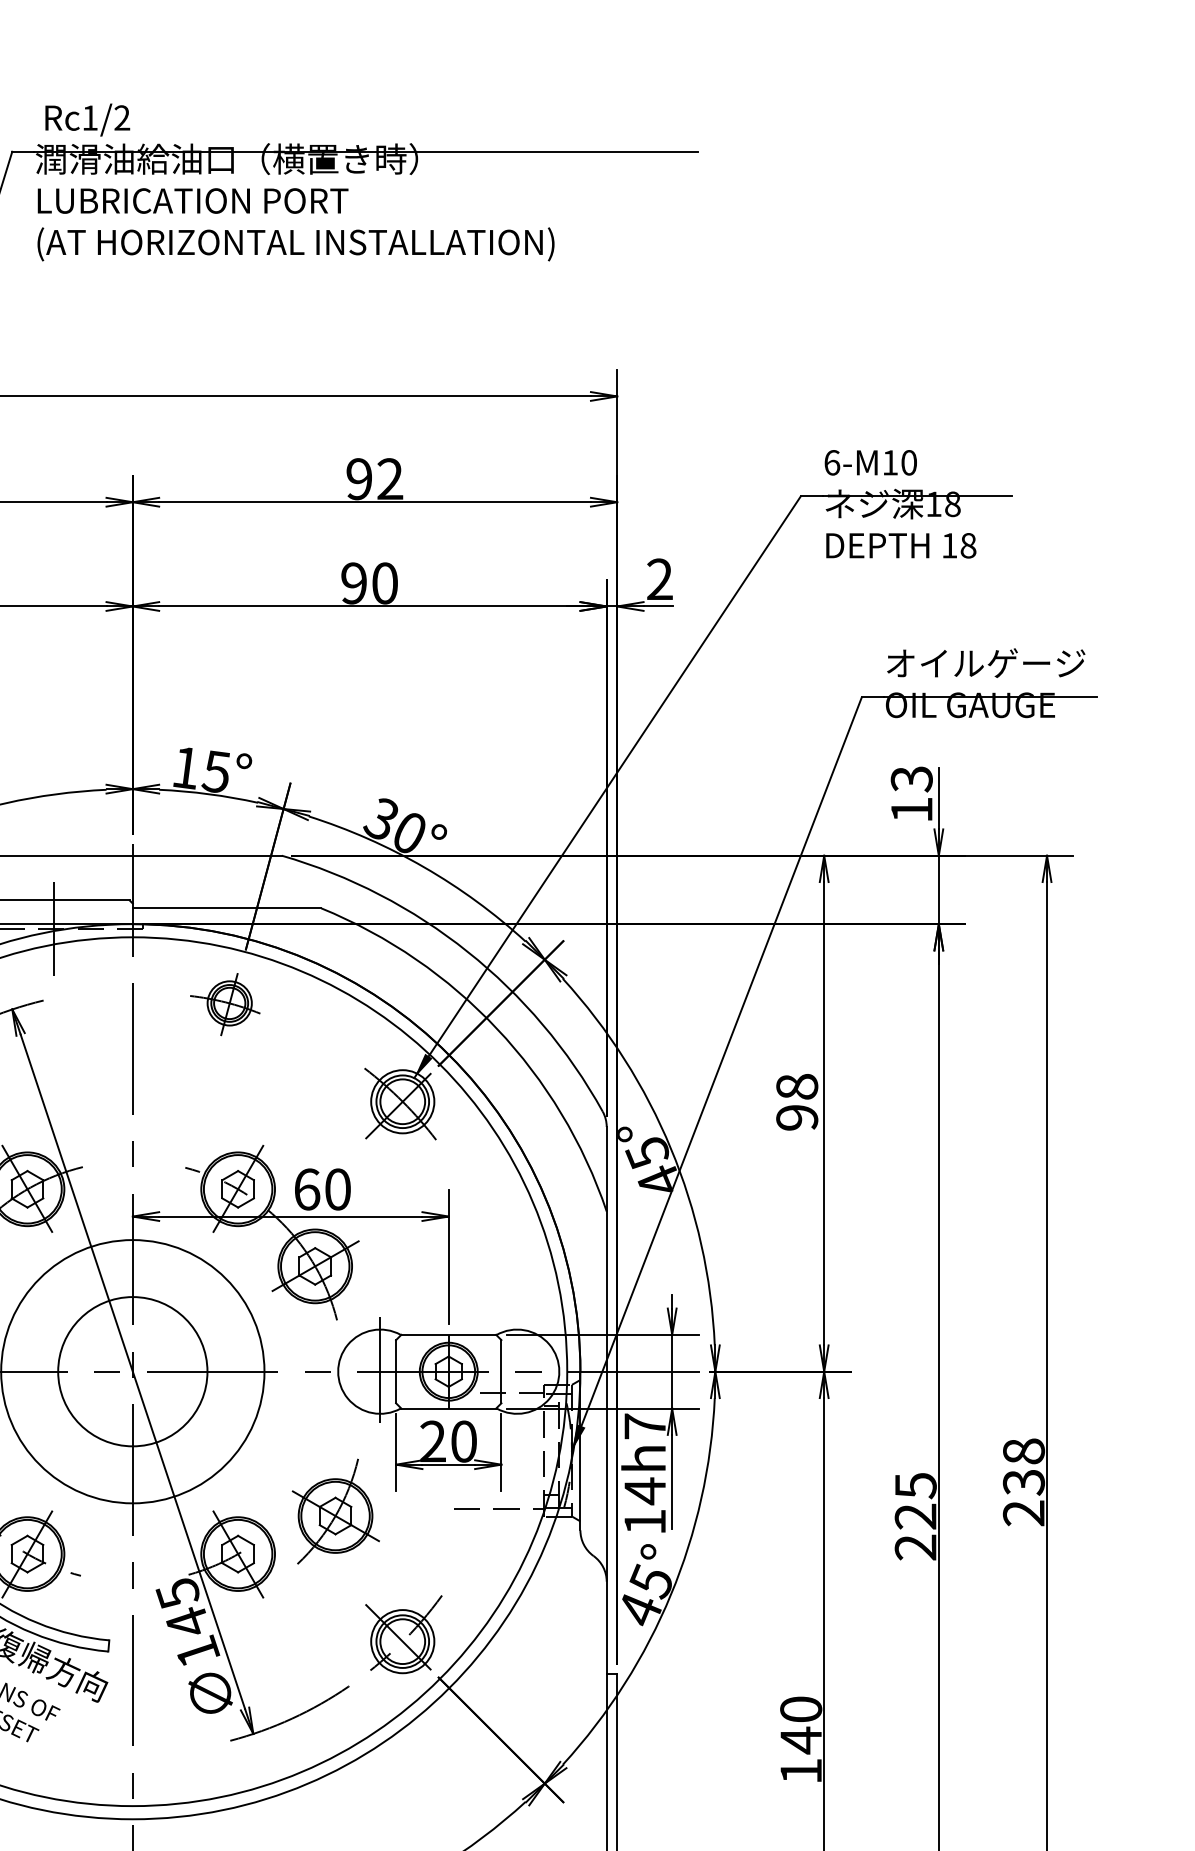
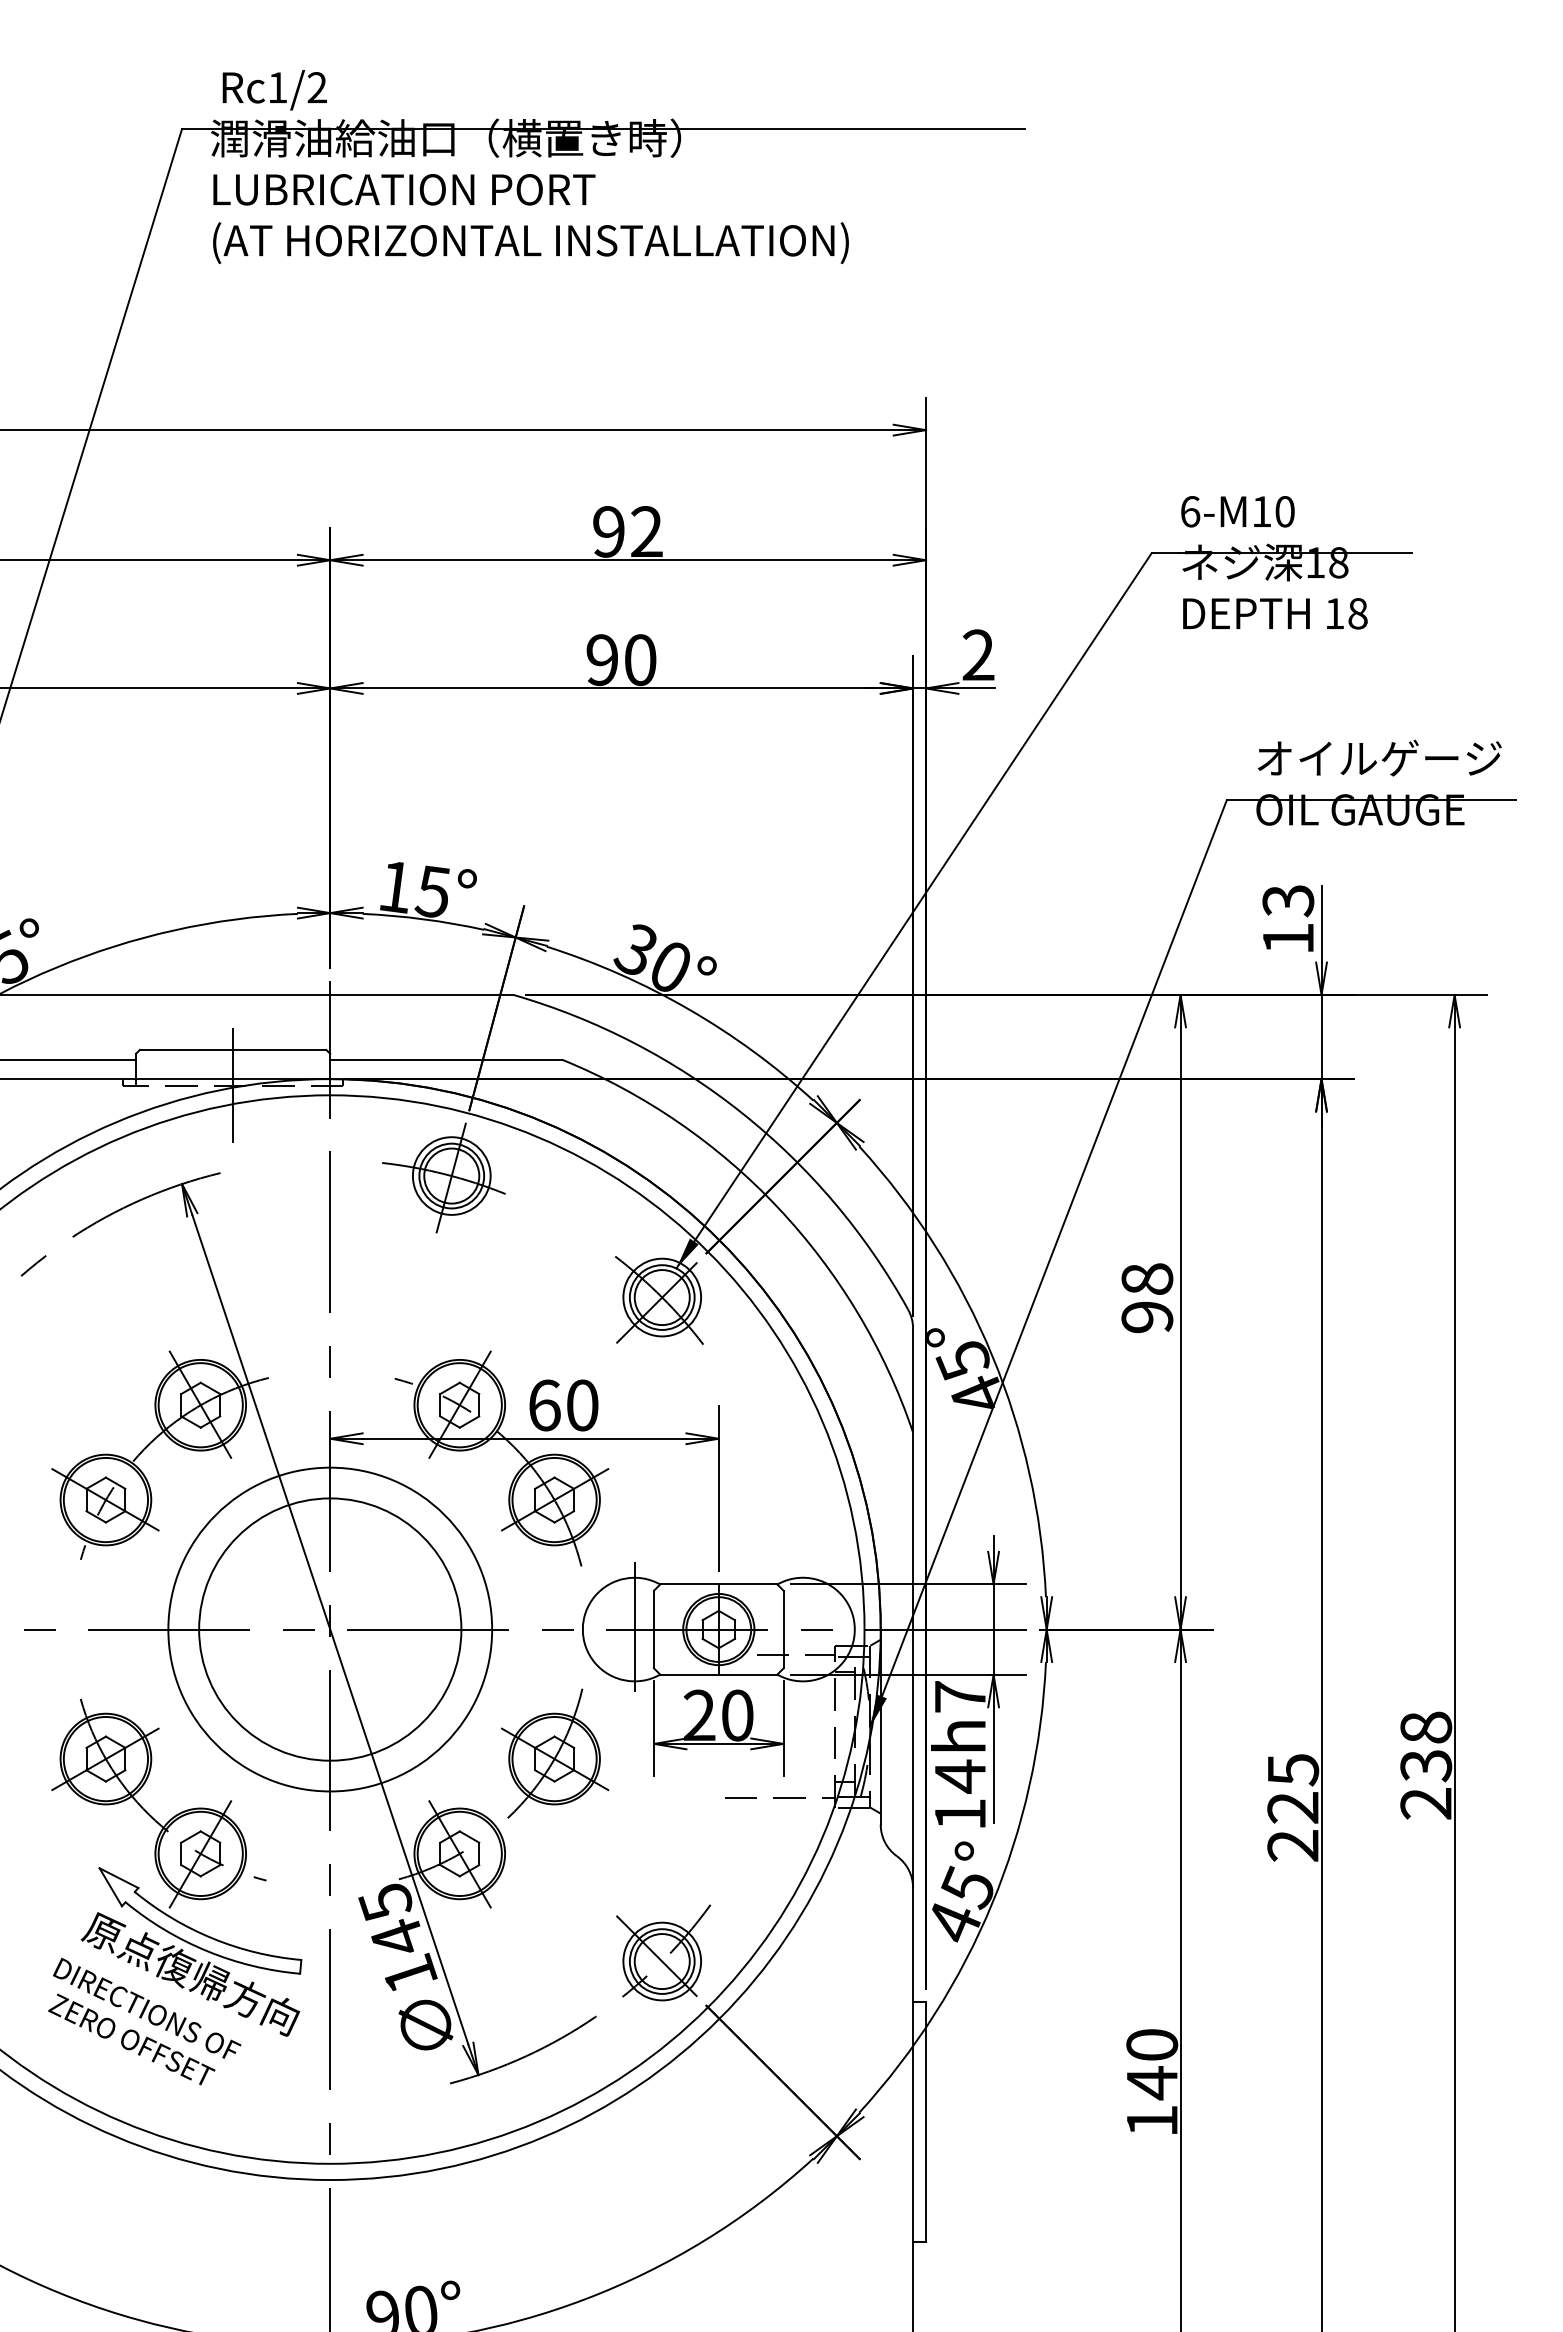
part: (224, 1004) -> (443, 1177), size x1.43
circle: (133, 1371) -> (330, 1629), size x1.43
part: (336, 1511) -> (555, 1753), moved

